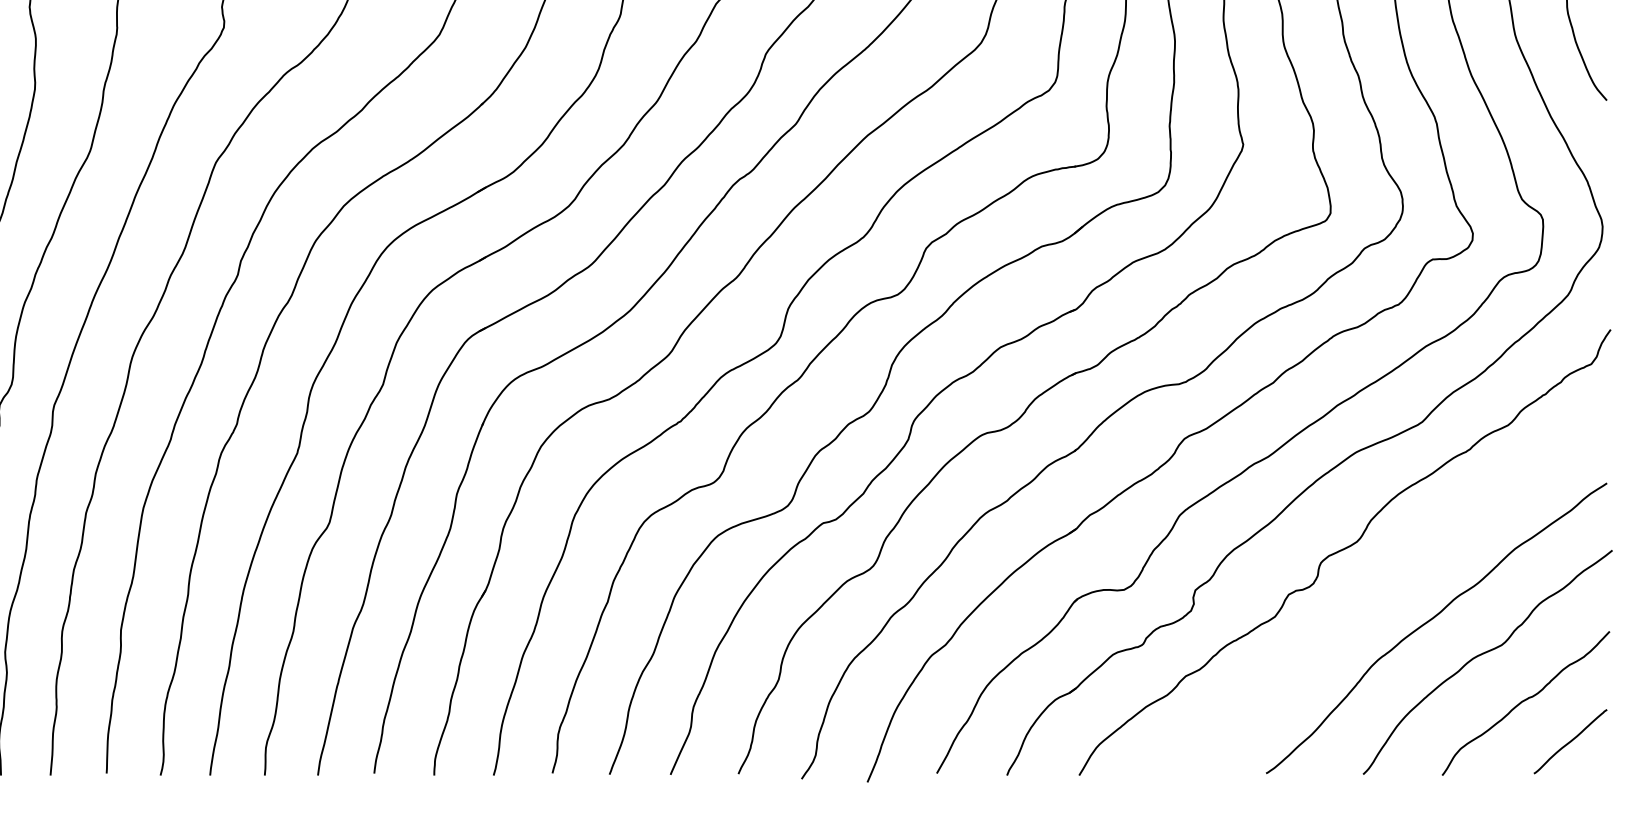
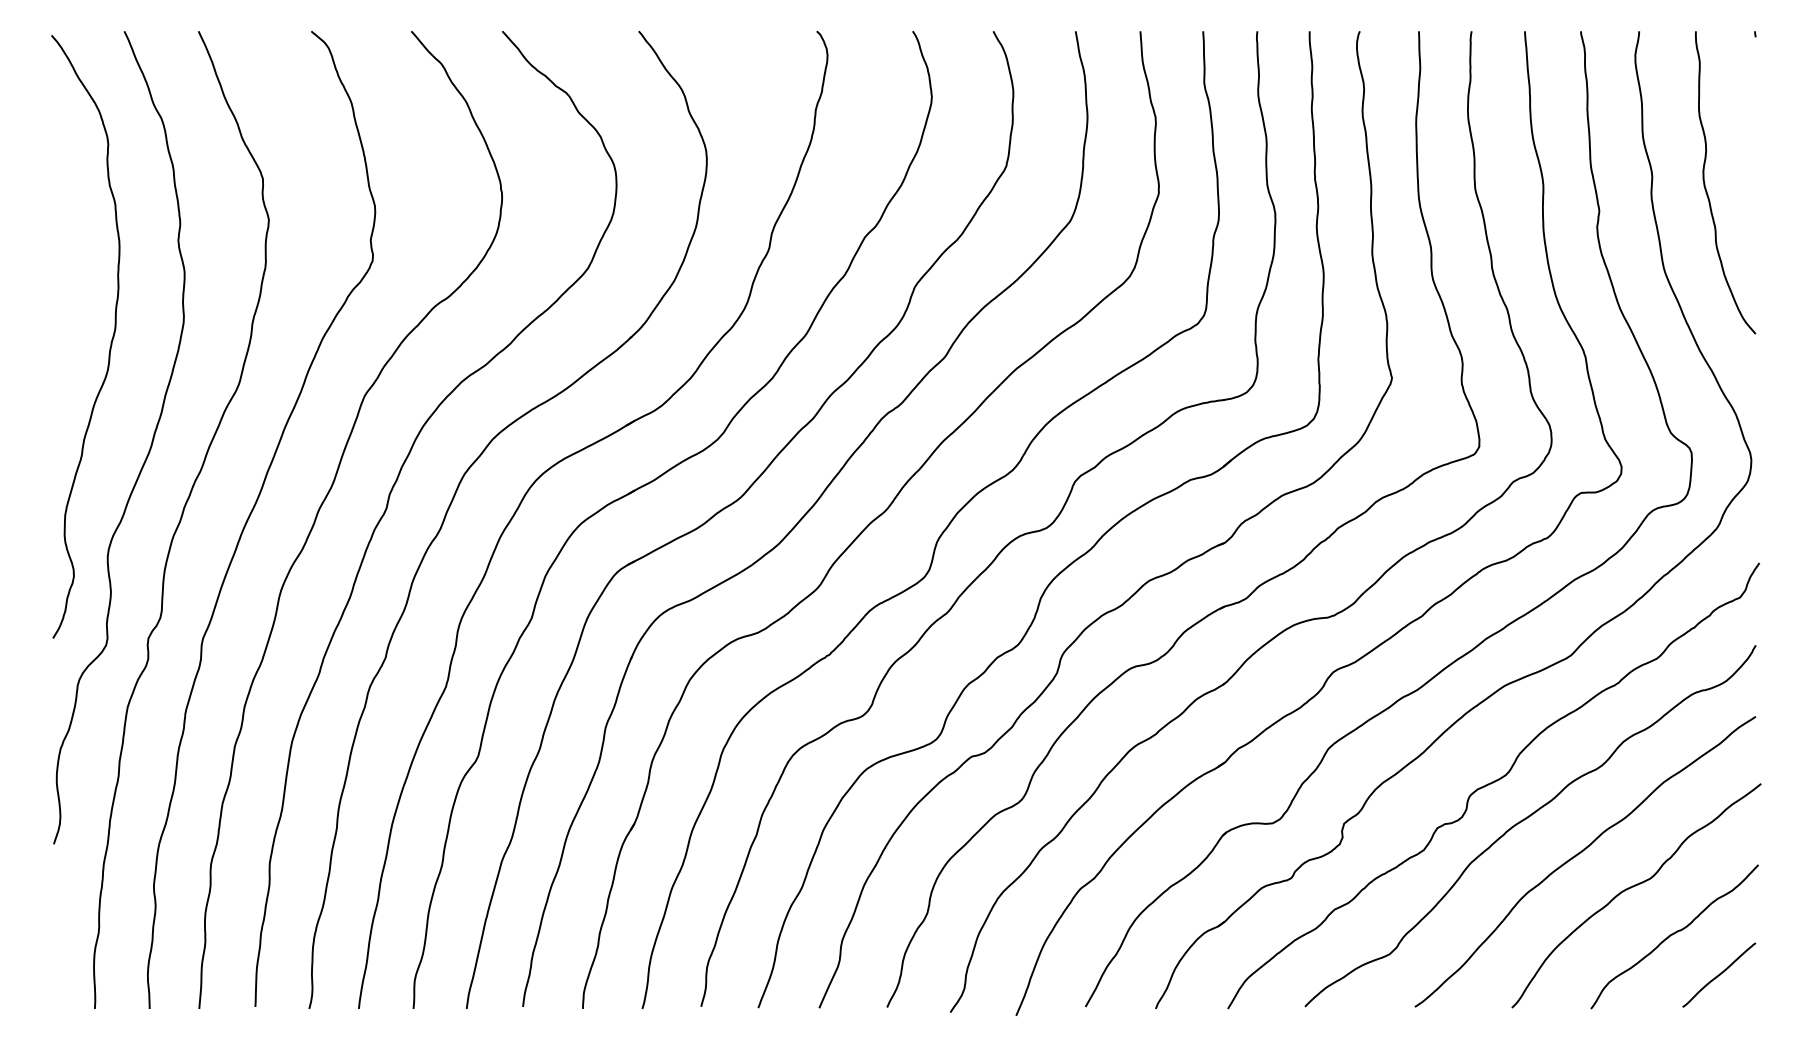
curve: (1377, 586) -> (1526, 819), added

